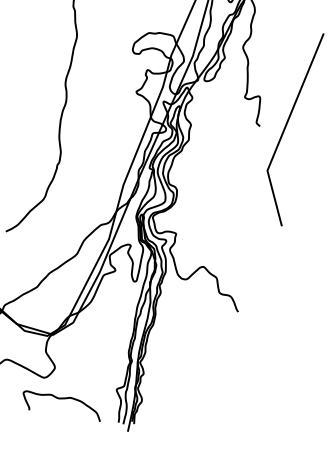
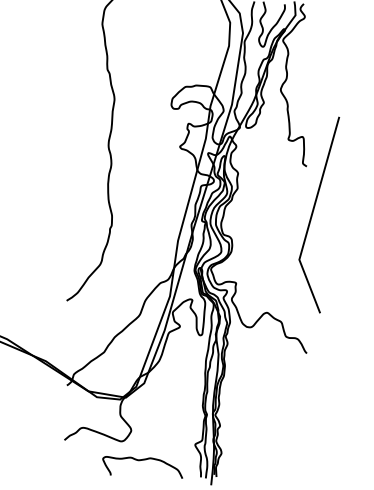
line: (286, 126) -> (313, 213), moved

